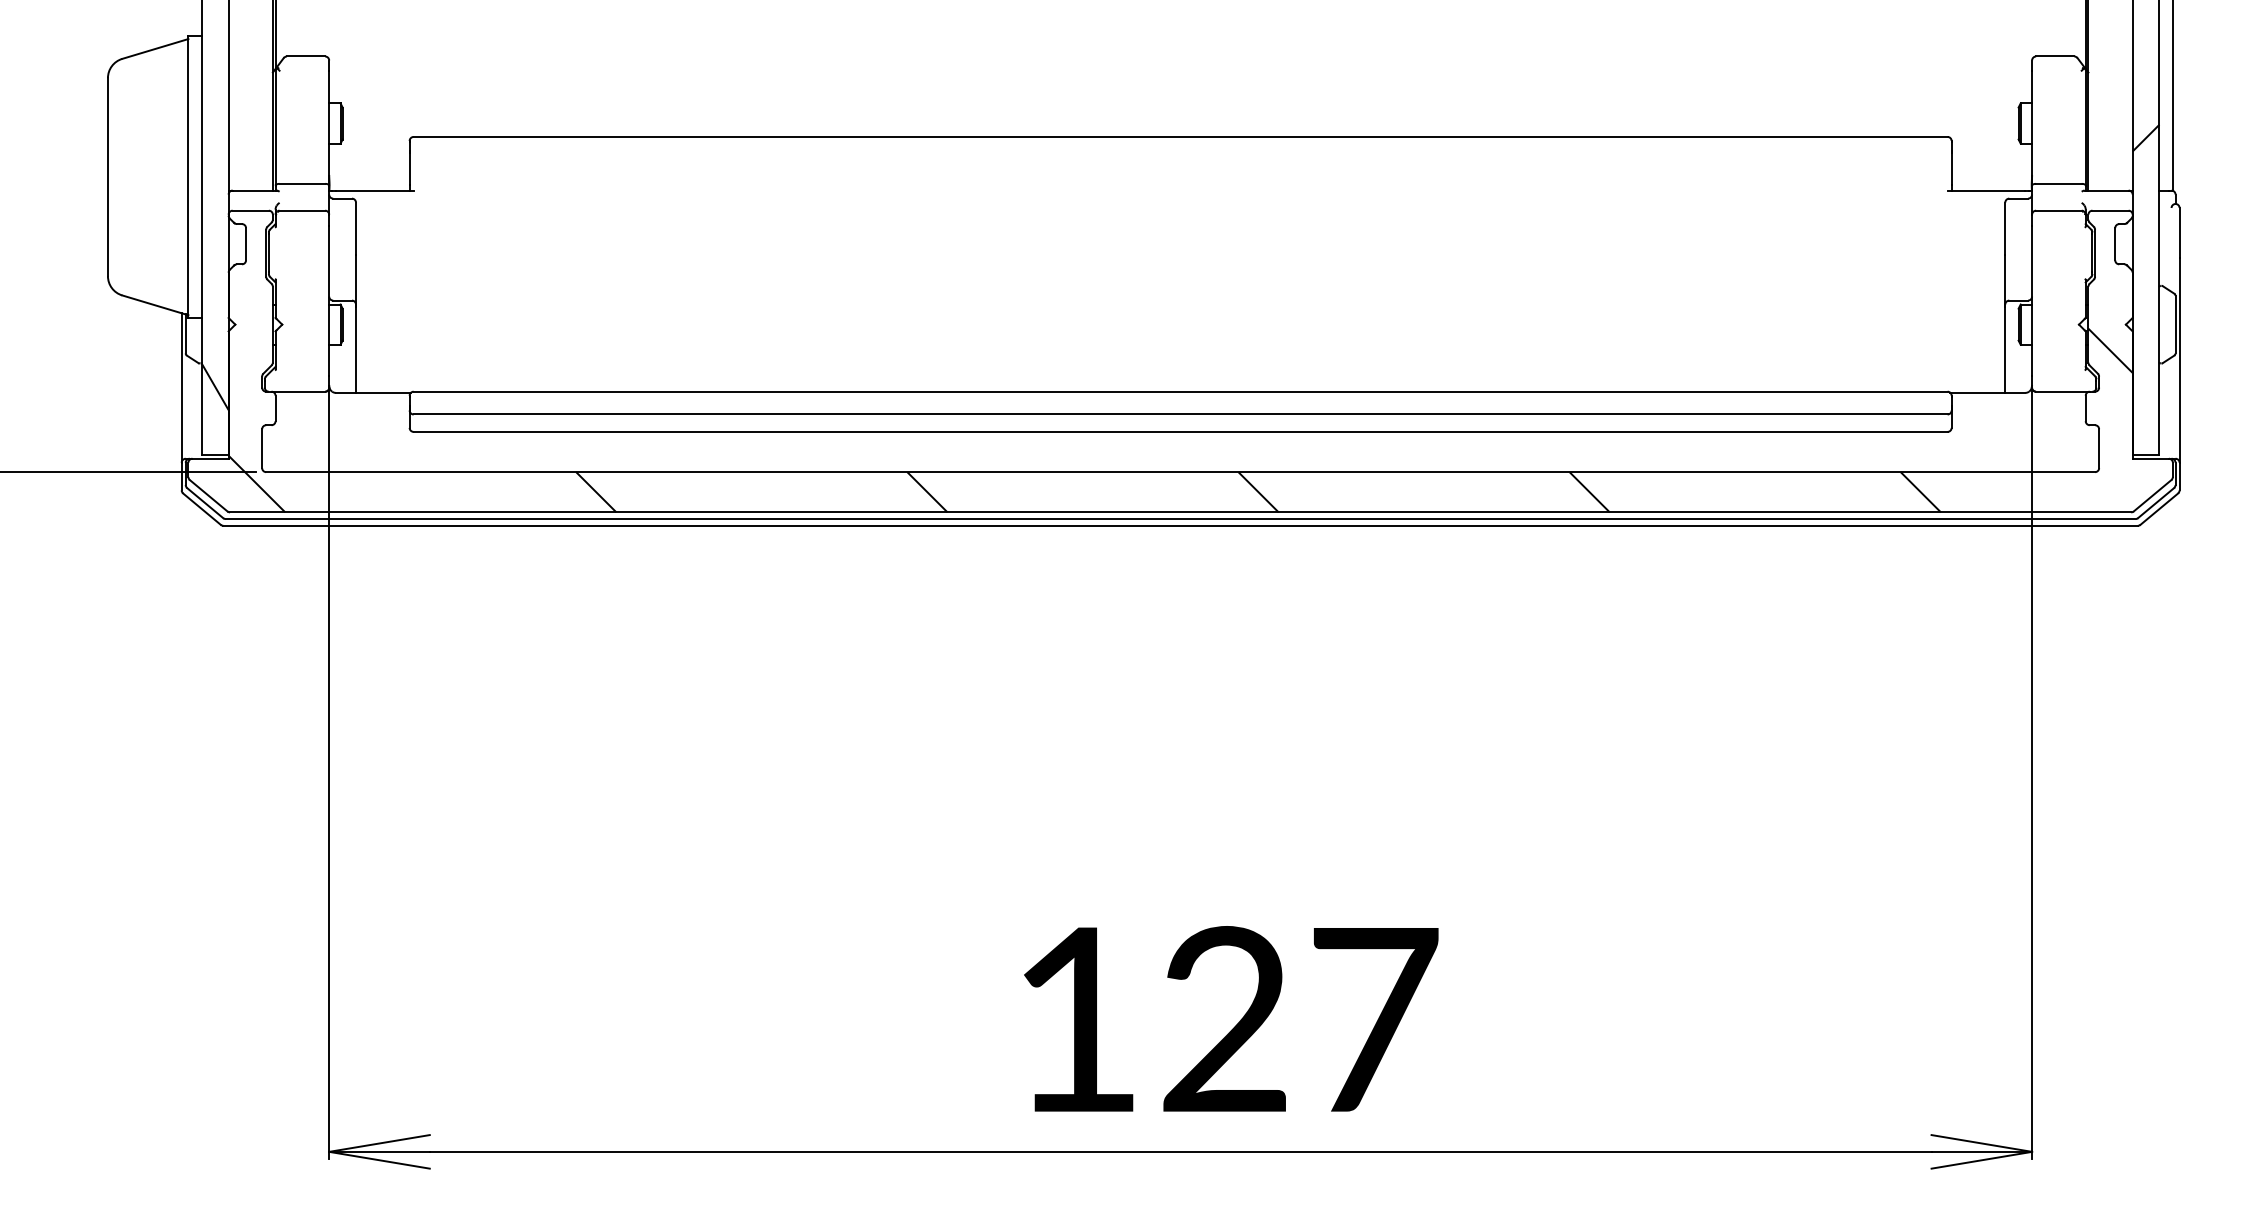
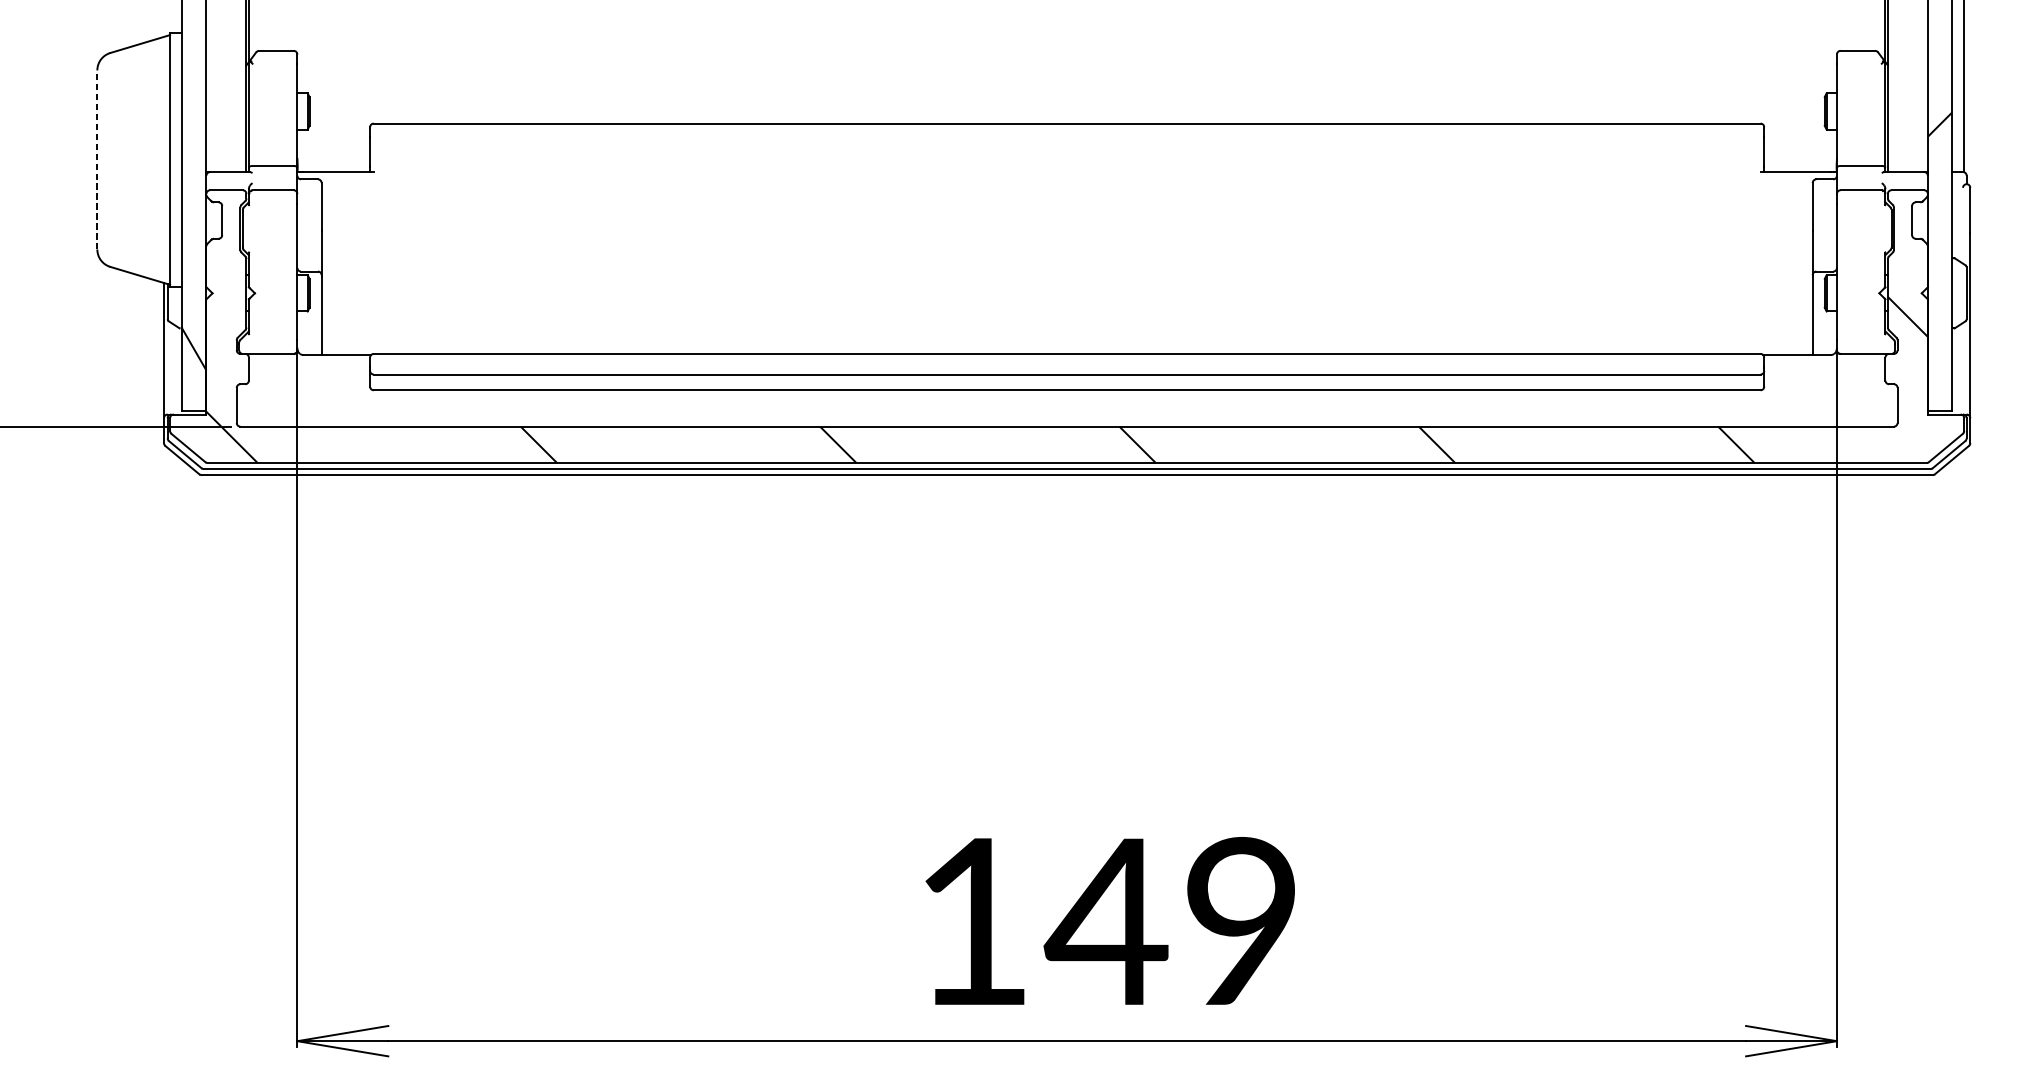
line: (107, 176) -> (96, 159), solid -> dashed
text: (1296, 1018) -> (1171, 920), 127 -> 149

